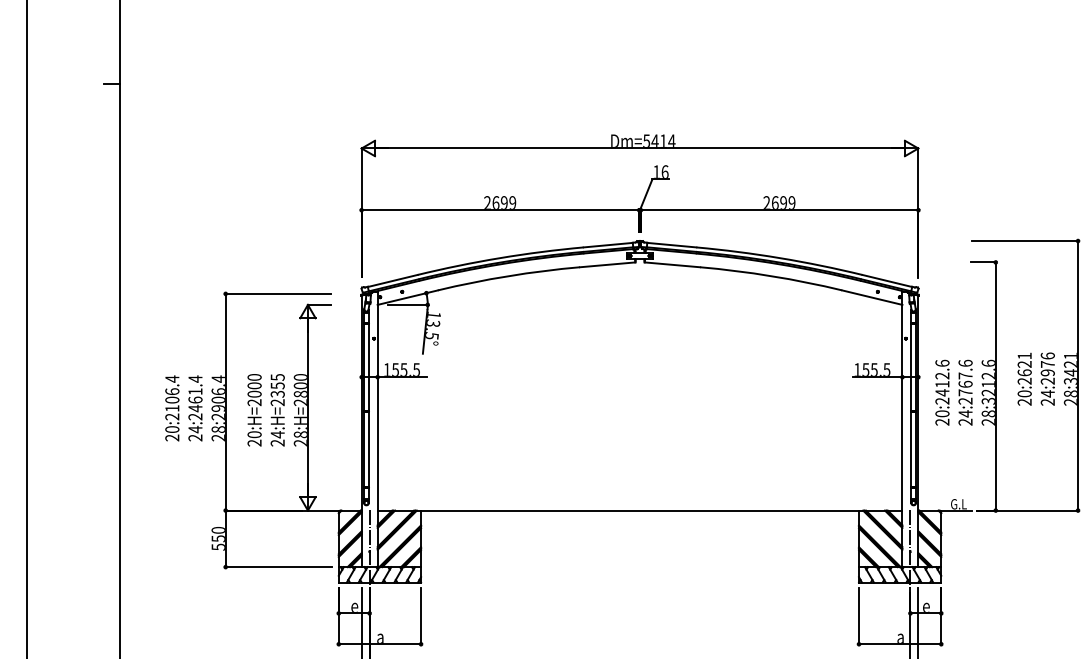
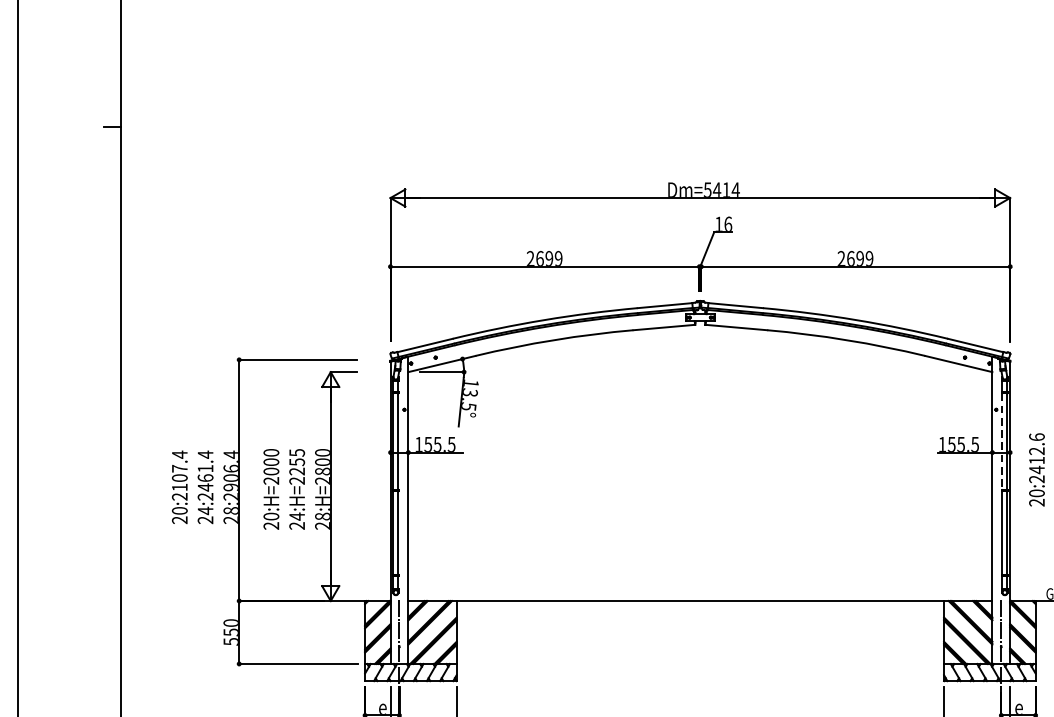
line: (911, 367) -> (1002, 441), solid -> dashed
text: (172, 391) -> (179, 468), 20:2106.4 -> 20:2107.4
text: (277, 393) -> (296, 470), 24:H=2355 -> 24:H=2255

